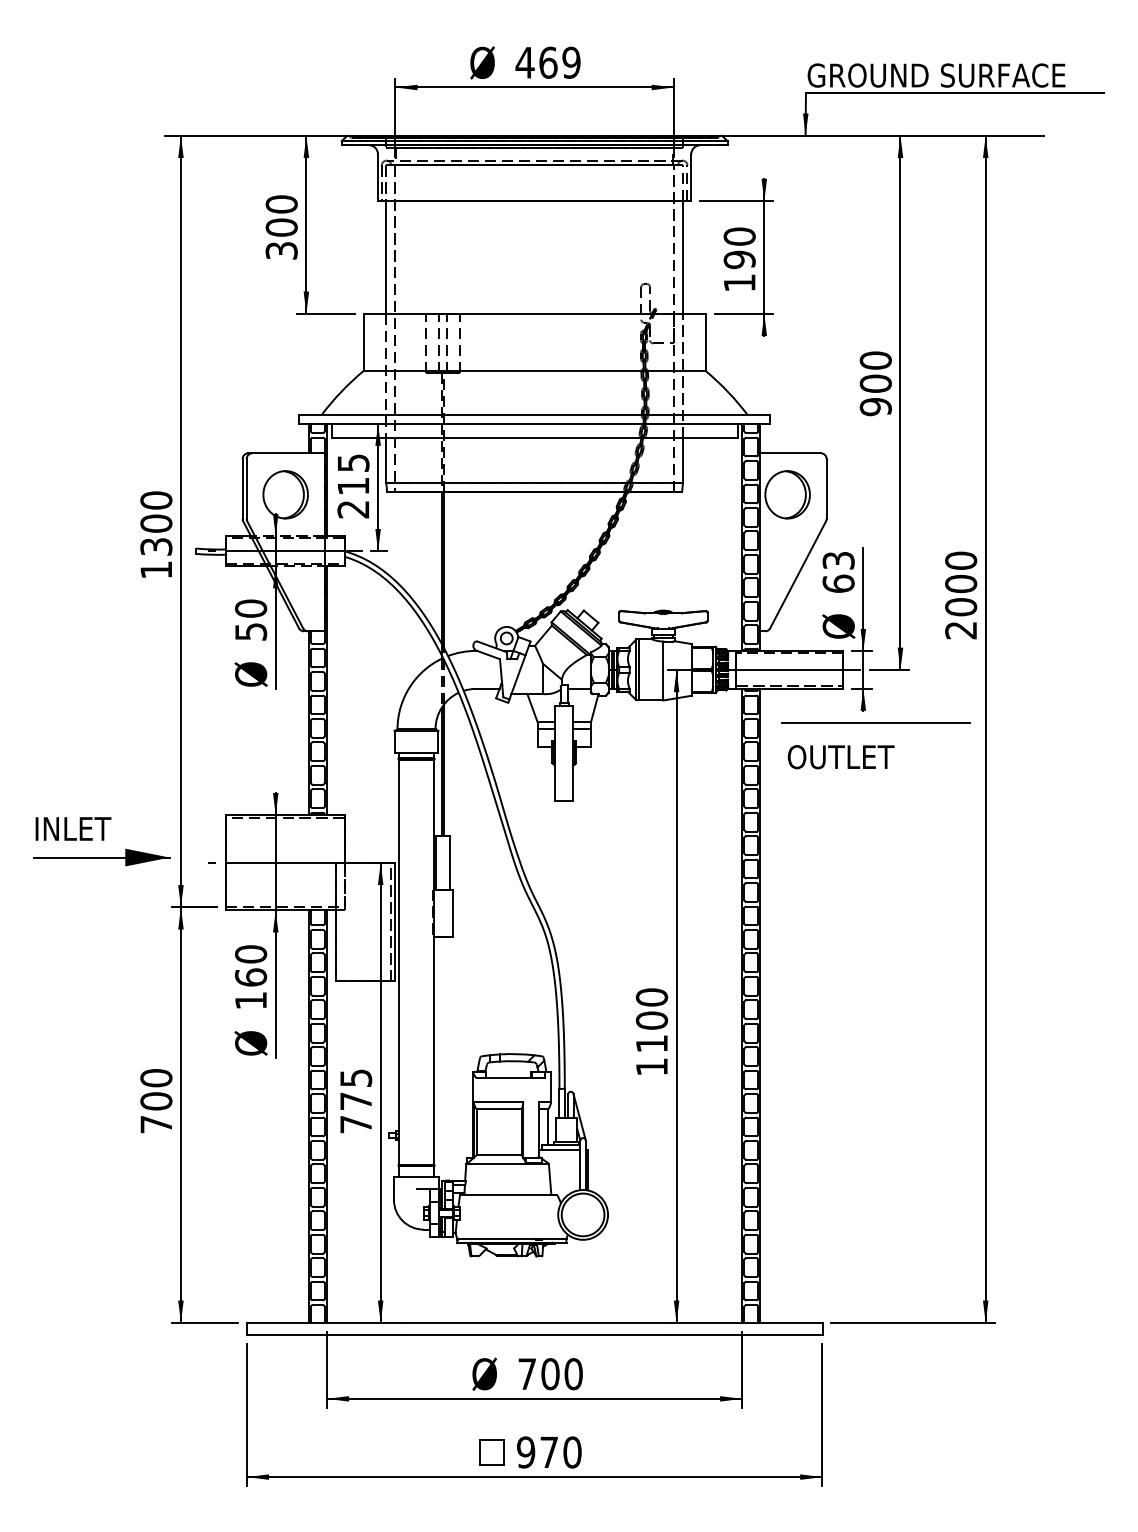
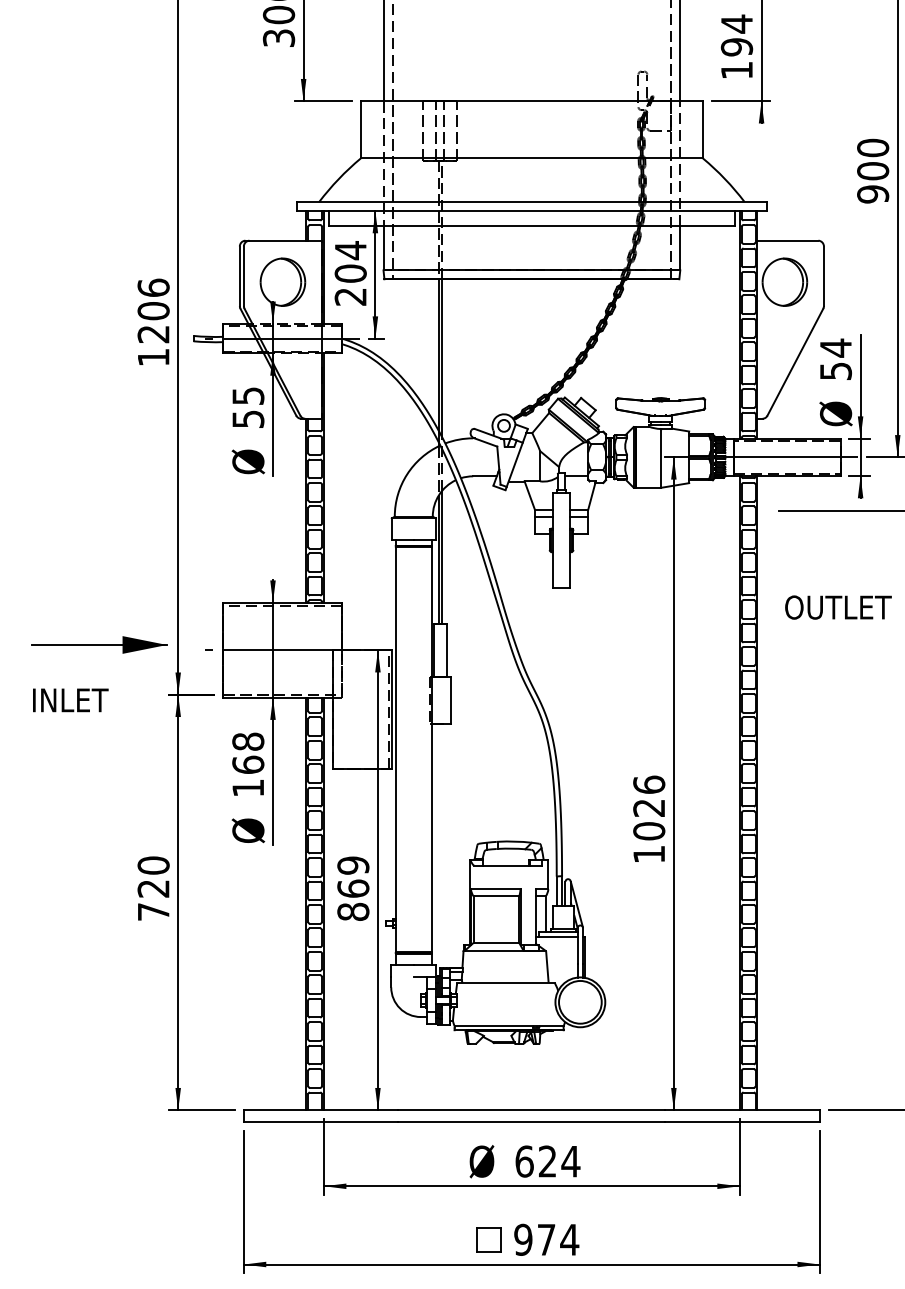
text: (739, 236) -> (736, 23), 190 -> 194
text: (353, 474) -> (350, 261), 215 -> 204
text: (156, 523) -> (153, 310), 1300 -> 1206
text: (838, 571) -> (835, 358), 63 -> 54
text: (251, 608) -> (248, 395), 50 -> 55
text: (840, 757) -> (837, 607), moved
text: (73, 828) -> (70, 699), moved
text: (250, 954) -> (247, 741), 160 -> 168
text: (651, 1020) -> (648, 807), 1100 -> 1026
text: (156, 1101) -> (153, 888), 700 -> 720
text: (356, 1101) -> (353, 888), 775 -> 869
text: (550, 1374) -> (547, 1161), 700 -> 624
text: (572, 1452) -> (569, 1239), 970 -> 974

